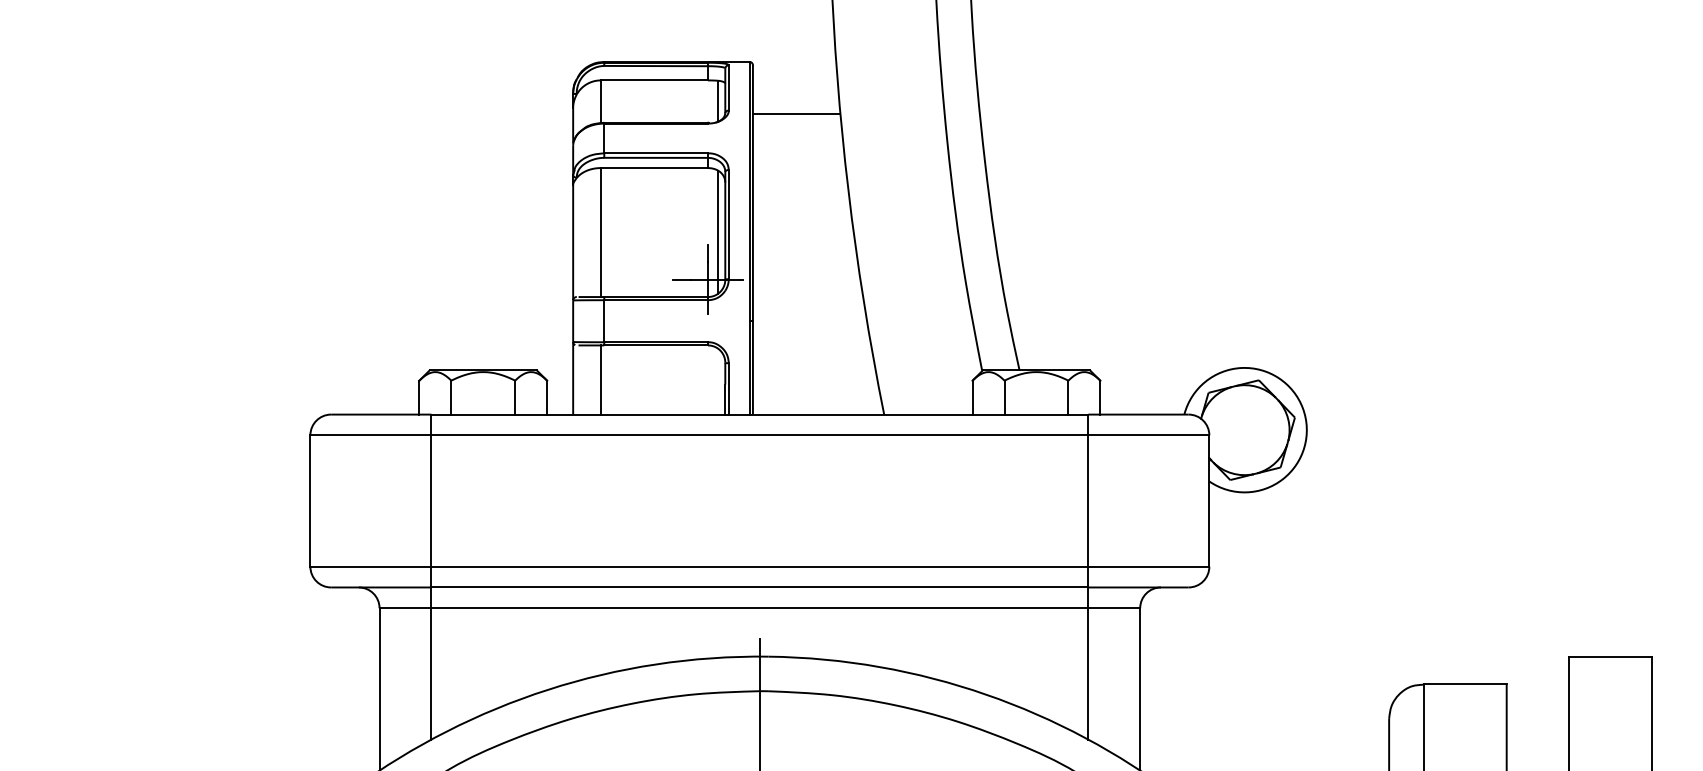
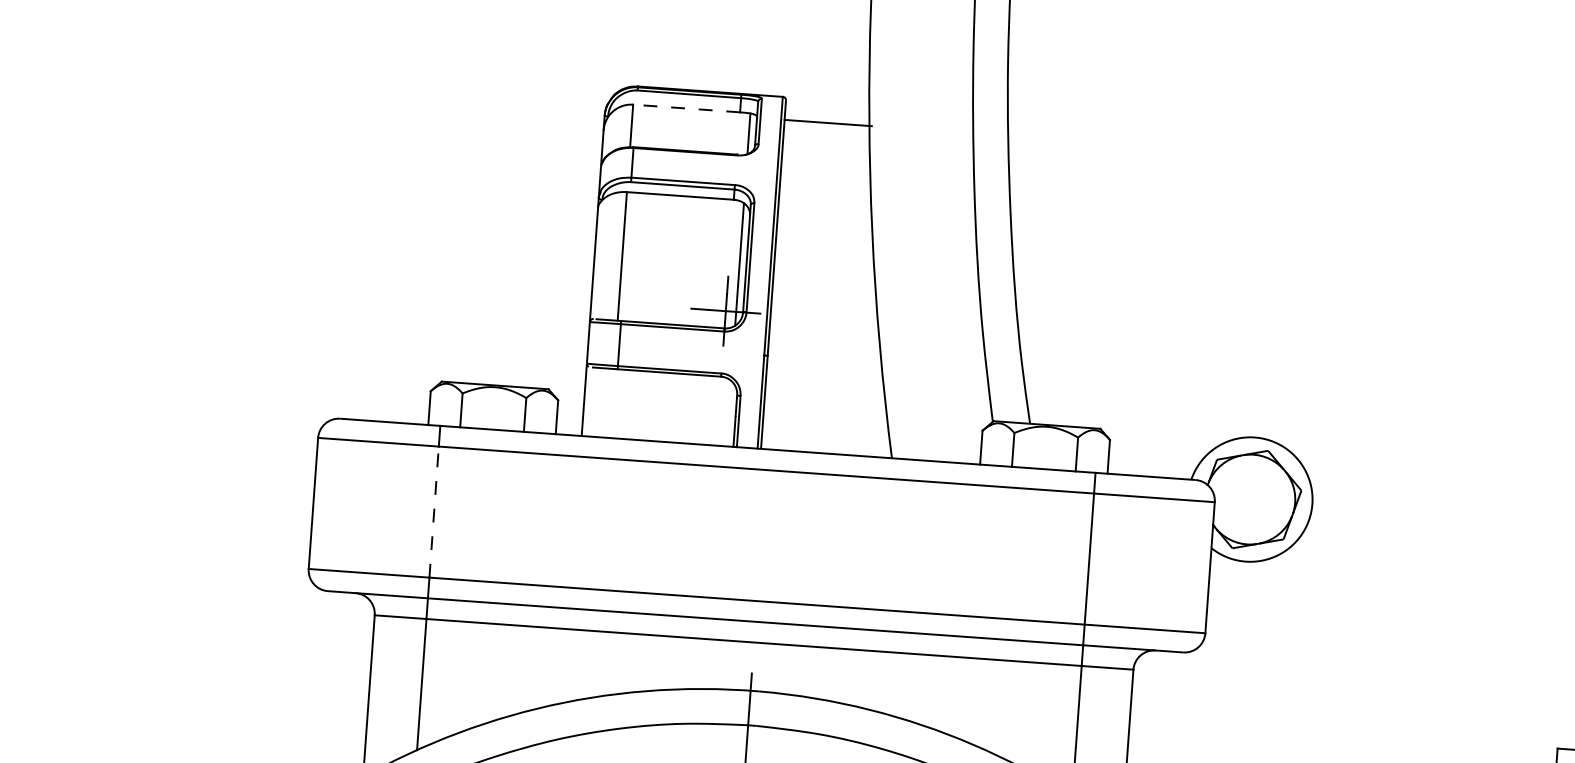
line: (654, 80) -> (686, 108), solid -> dashed
line: (796, 113) -> (828, 122), moved
line: (600, 379) -> (611, 402), removed
line: (431, 501) -> (434, 512), solid -> dashed

